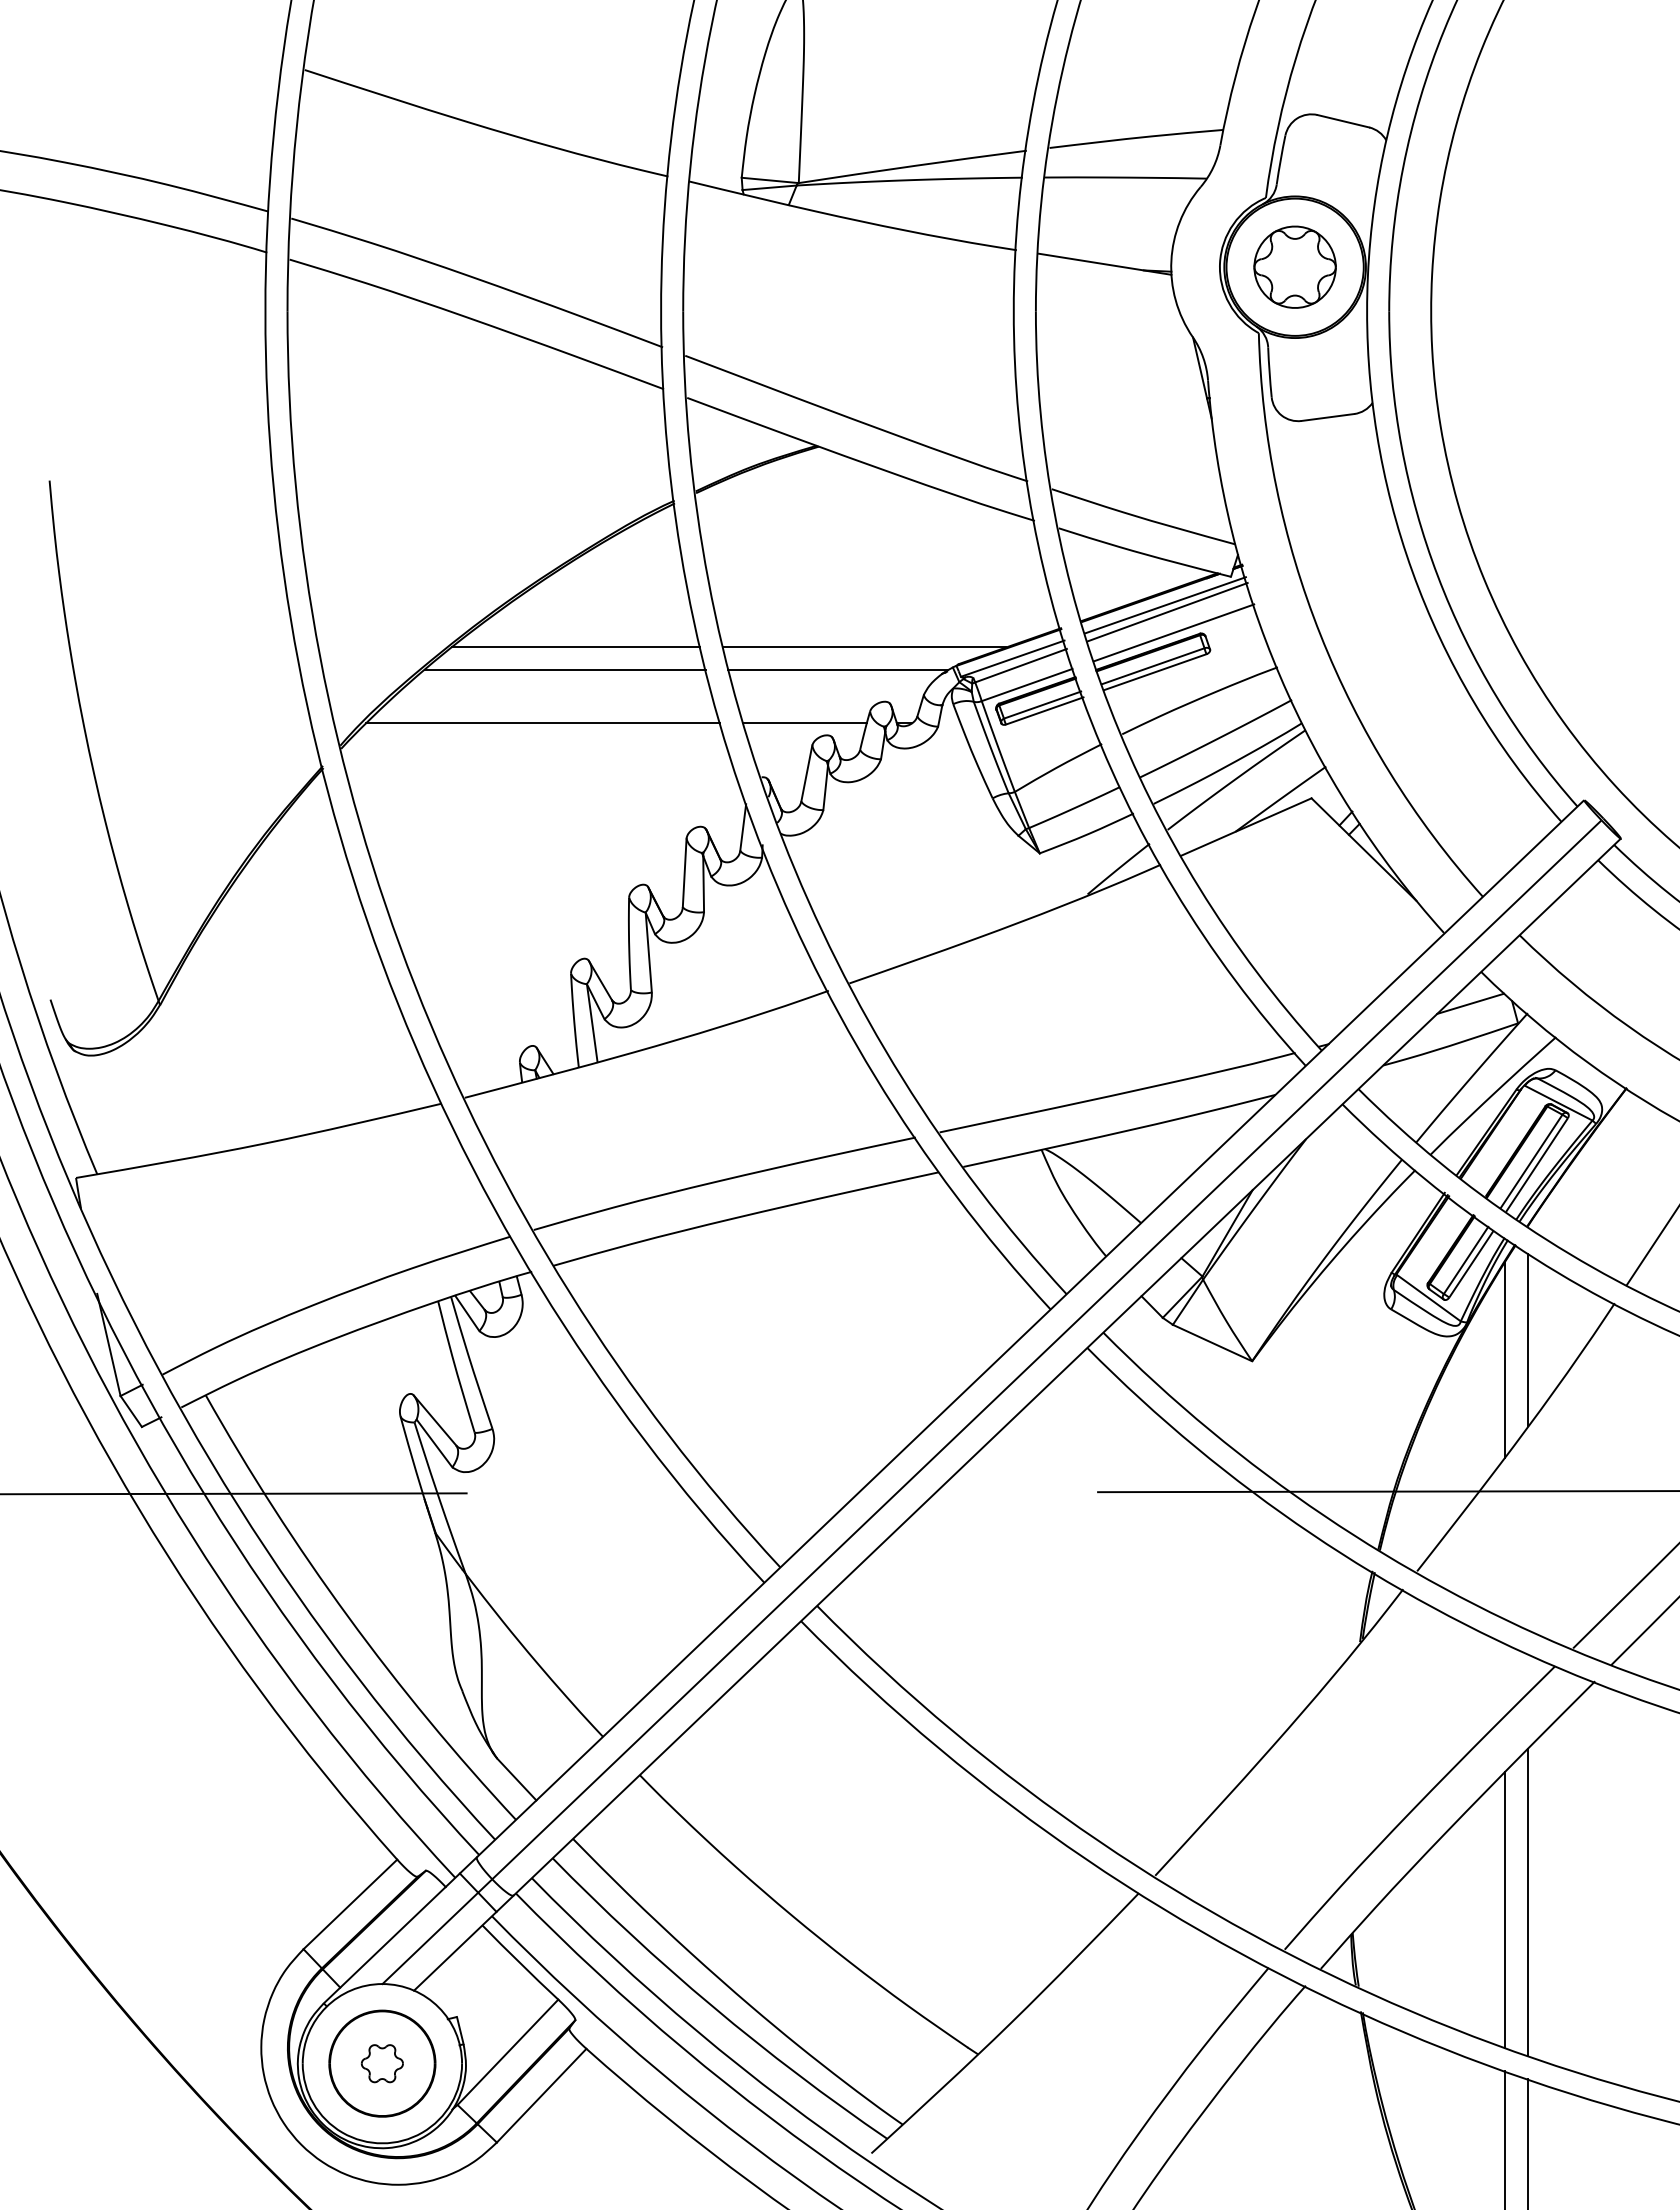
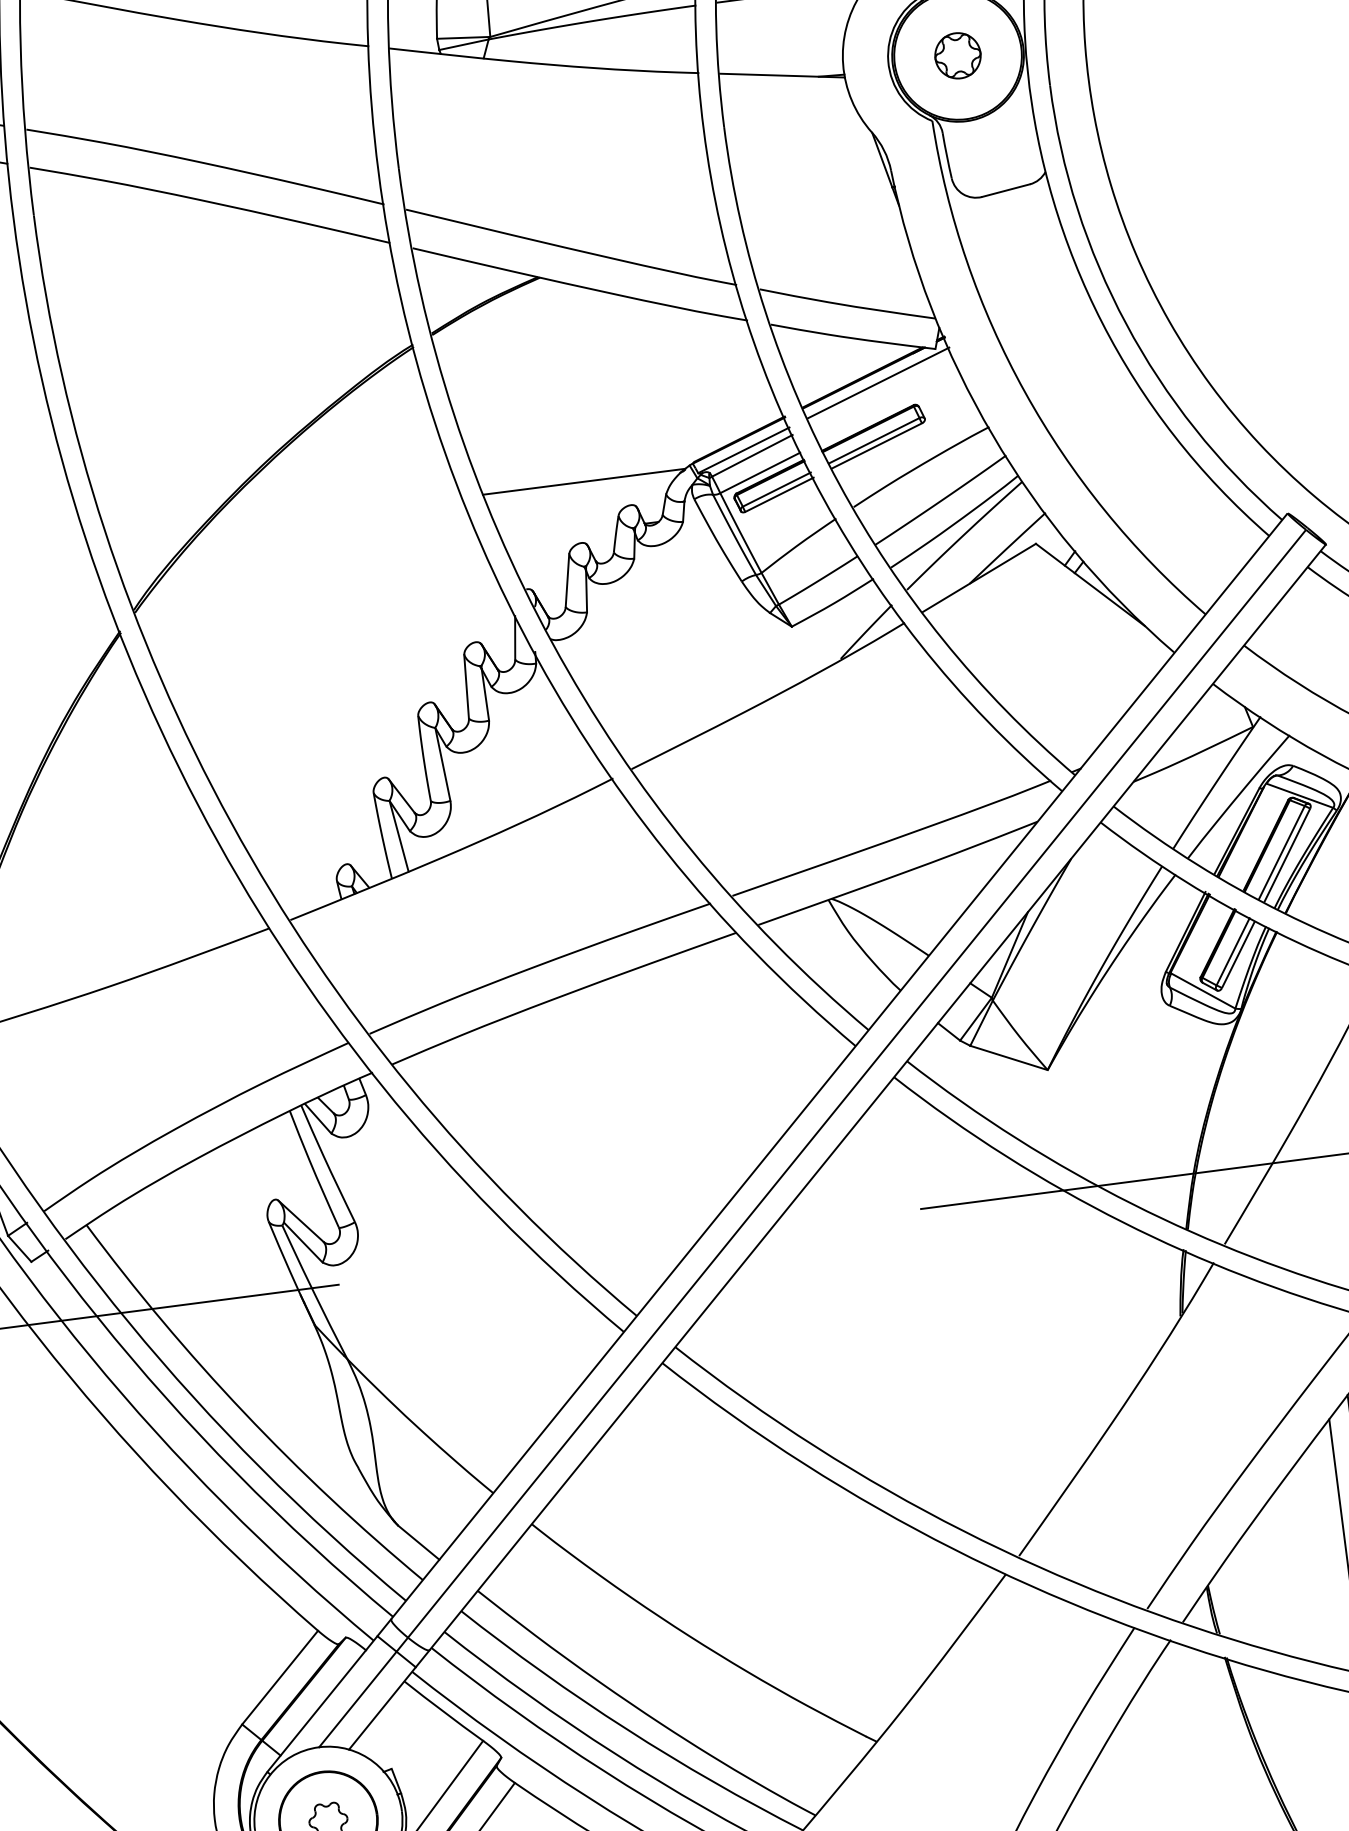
part: (1294, 266) -> (957, 55), size x0.6
line: (1167, 611) -> (881, 388), removed
line: (1173, 632) -> (889, 407), removed
line: (575, 647) -> (339, 491), removed
line: (864, 647) -> (605, 457), removed
line: (564, 670) -> (331, 514), removed
line: (542, 723) -> (317, 565), removed
line: (804, 723) -> (559, 534), removed
line: (1470, 1003) -> (1206, 714), removed
line: (1527, 1339) -> (1299, 1017), removed
line: (1504, 1359) -> (1280, 1038), removed

